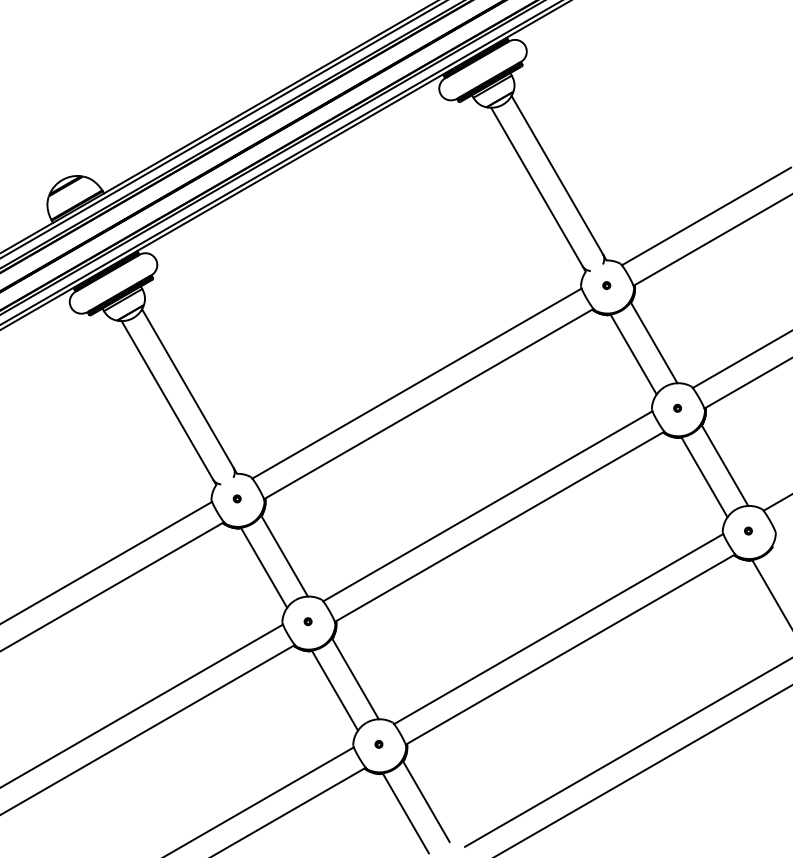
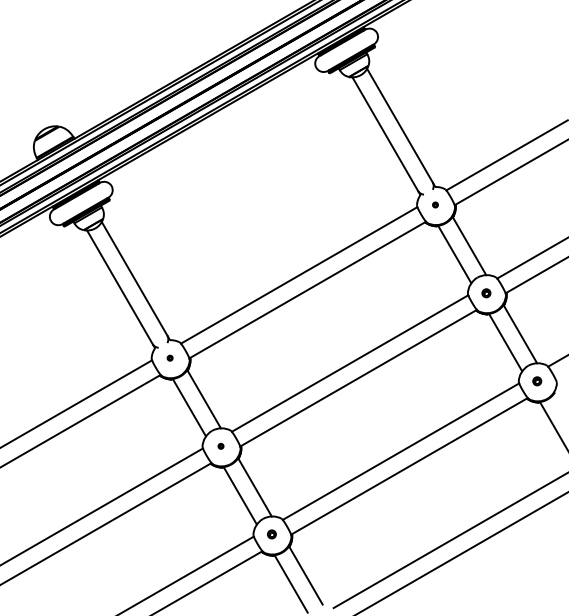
part: (677, 407) -> (486, 292), size x1.6
part: (748, 530) -> (537, 380), size x1.6
part: (378, 744) -> (271, 534), size x1.6

